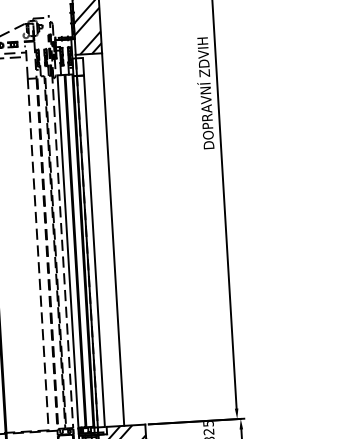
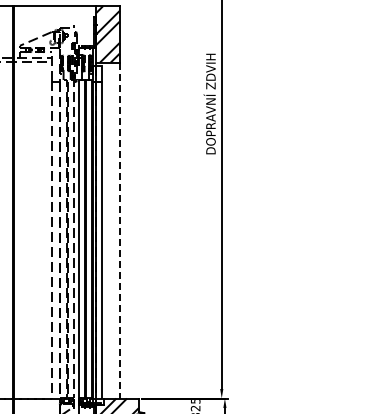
line: (112, 239) -> (119, 230), solid -> dashed

